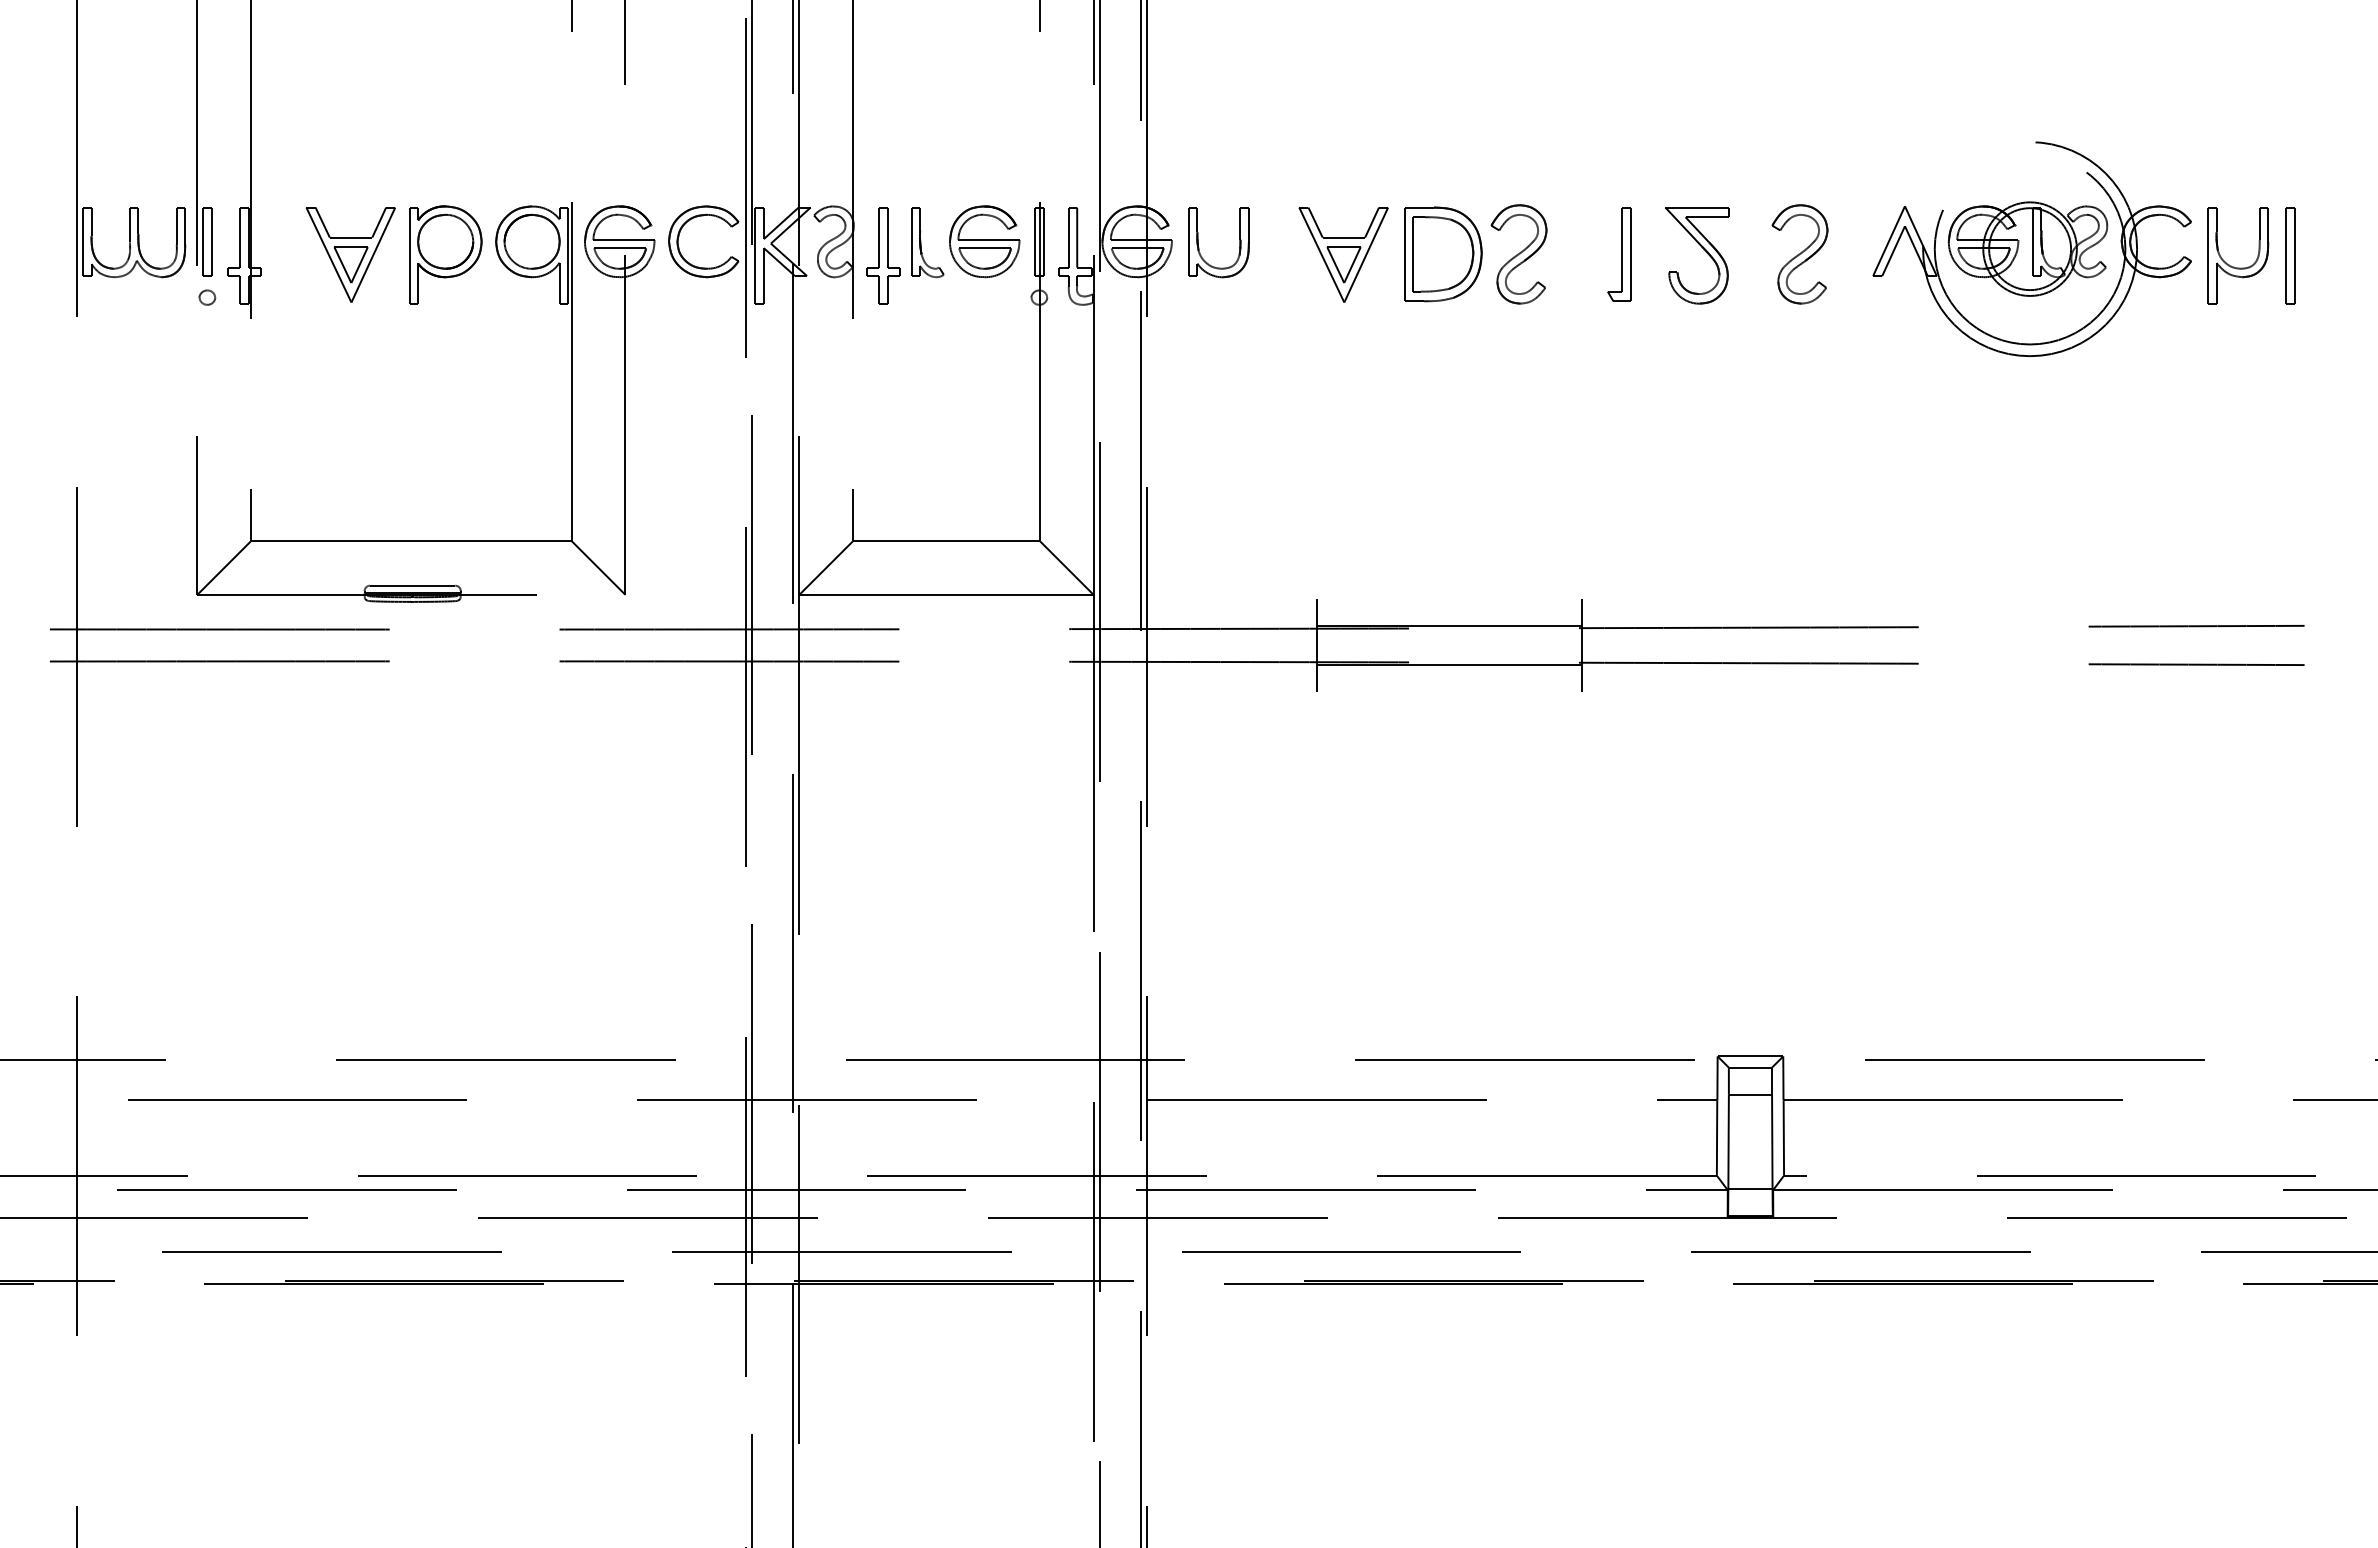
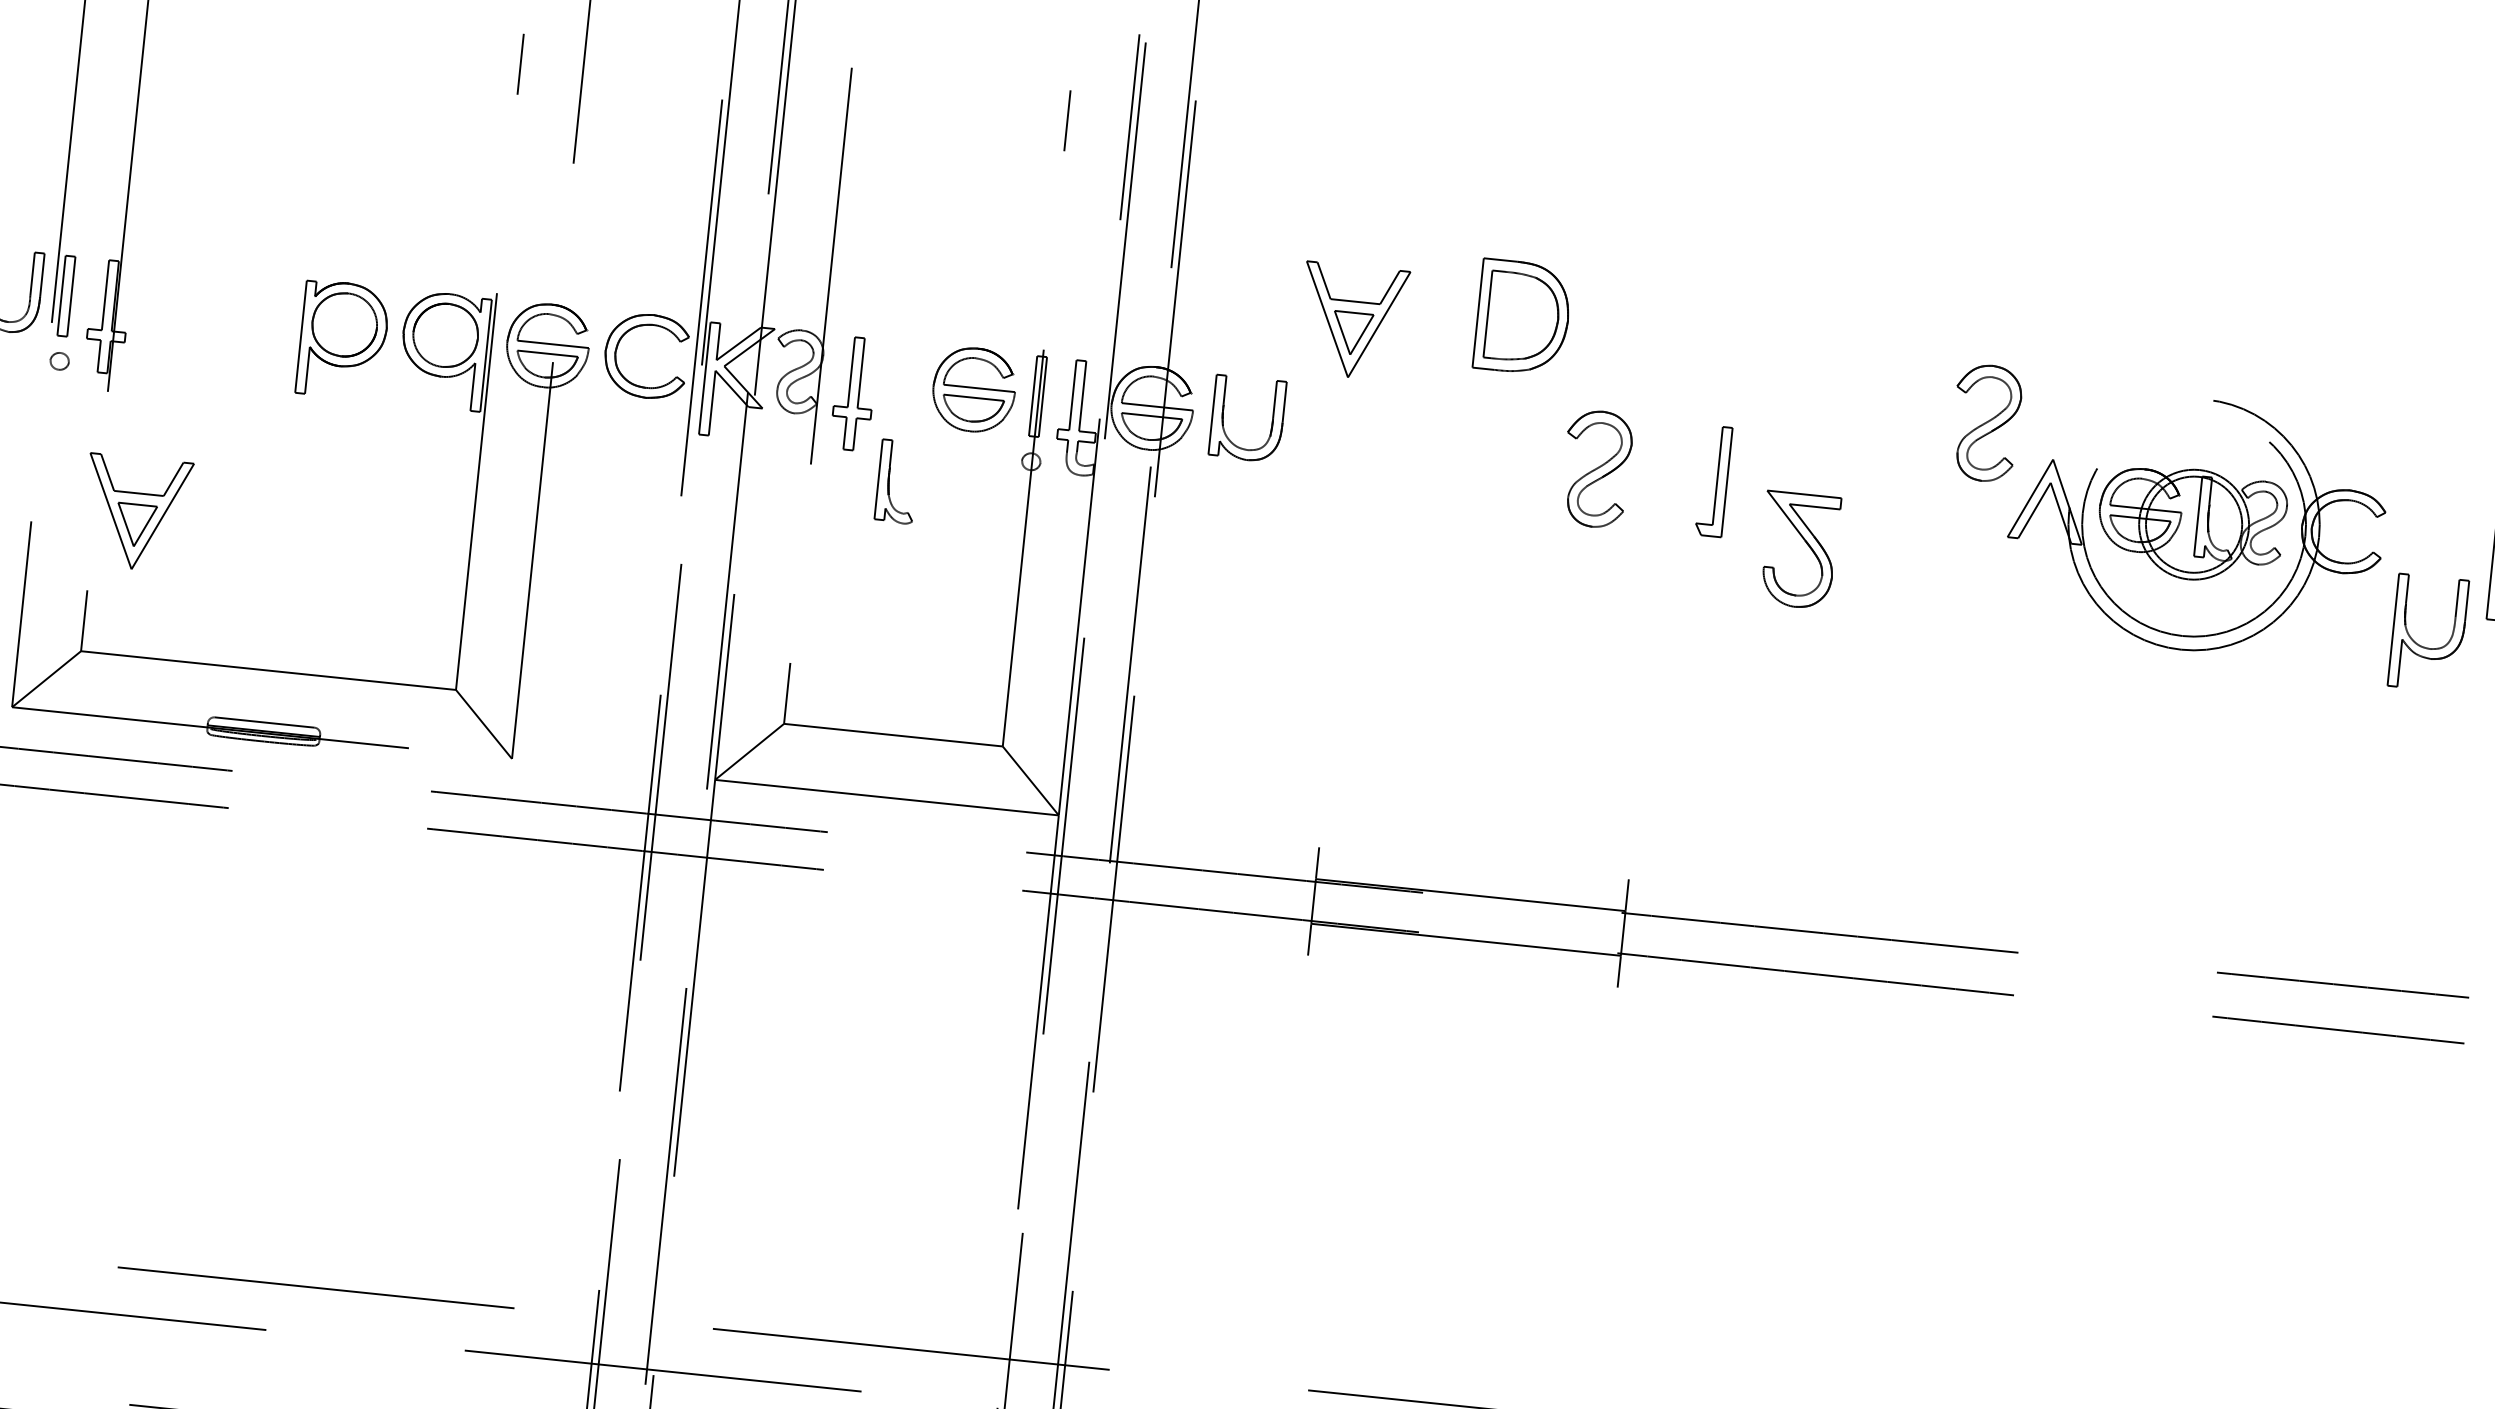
part: (927, 242) -> (897, 481), moved
part: (1703, 249) -> (1806, 544), moved
part: (350, 254) -> (136, 513), moved
part: (1343, 254) -> (1352, 321), moved
part: (1443, 254) -> (1523, 317), moved
part: (1799, 254) -> (1985, 423), moved
part: (2234, 266) -> (2422, 645), moved

